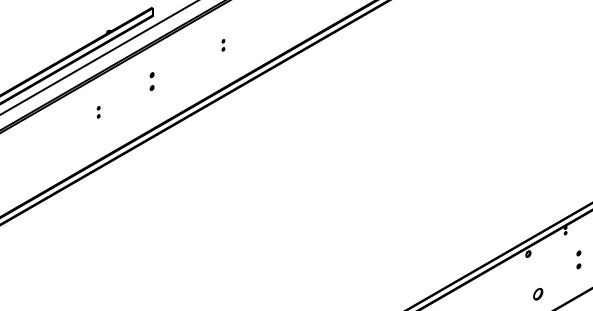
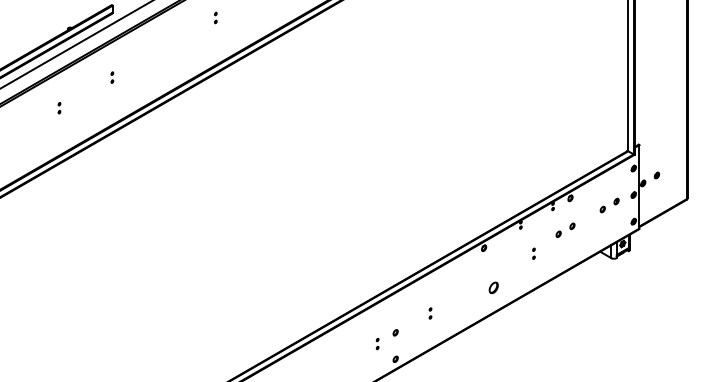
part: (223, 44) -> (215, 17), moved
part: (152, 81) -> (112, 77), size x0.62
part: (578, 259) -> (533, 253), size x0.62

